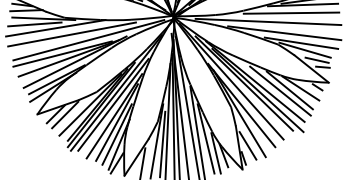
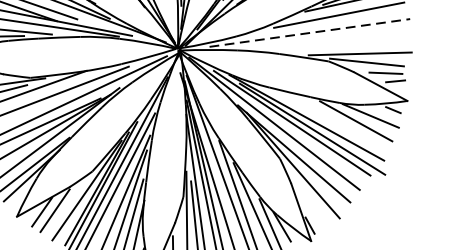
line: (268, 21) -> (309, 32), solid -> dashed
line: (284, 33) -> (334, 44), removed
line: (280, 90) -> (343, 123), removed
line: (247, 145) -> (311, 207), removed

